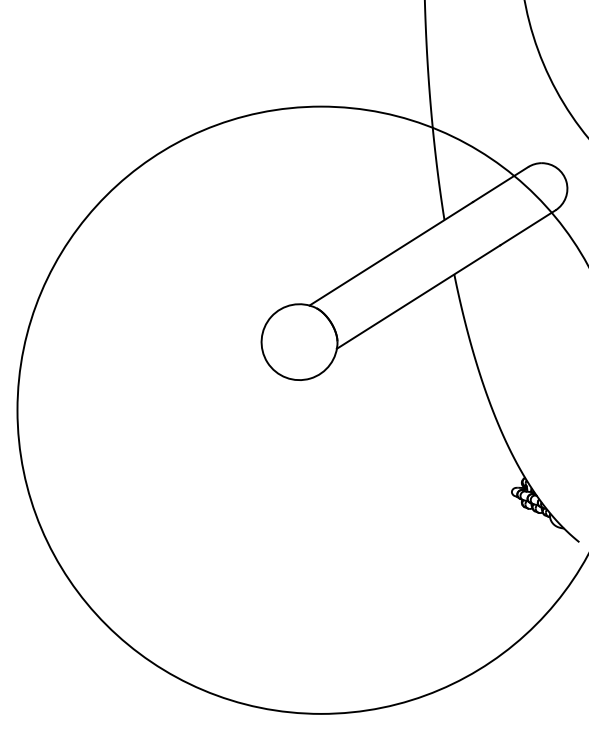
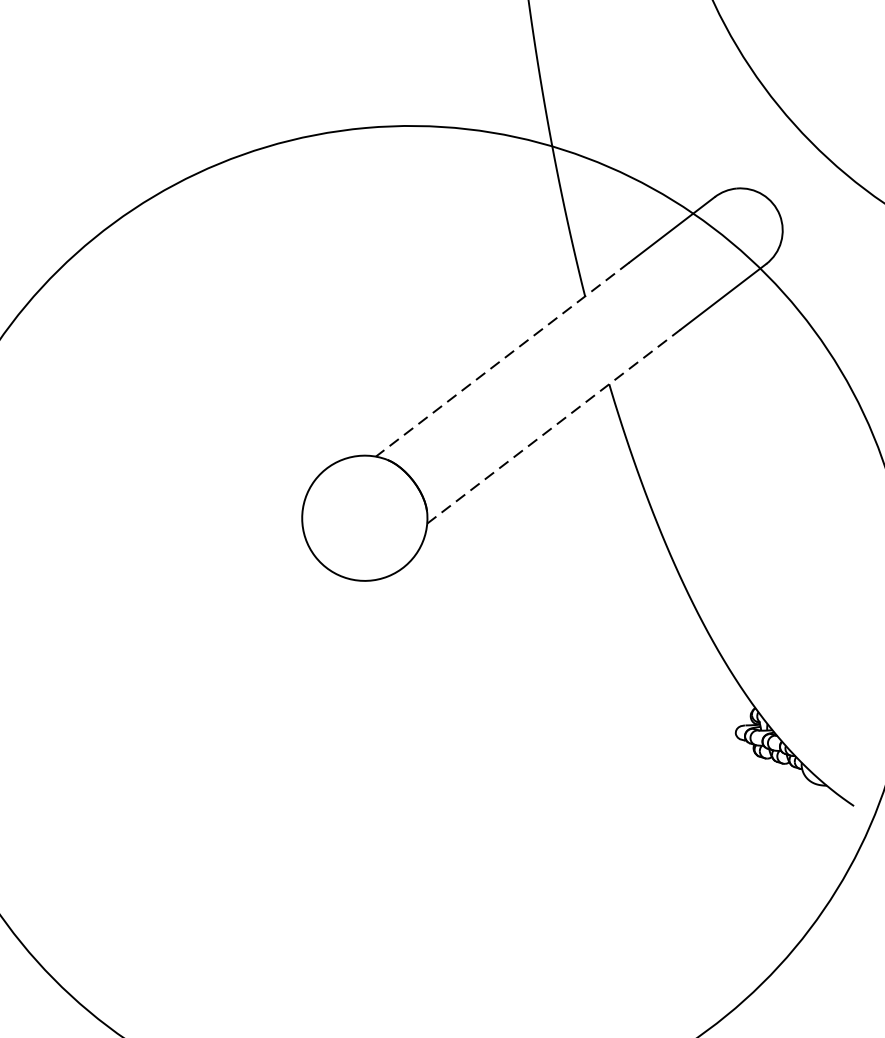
line: (391, 253) -> (502, 359), solid -> dashed
line: (418, 297) -> (553, 427), solid -> dashed

